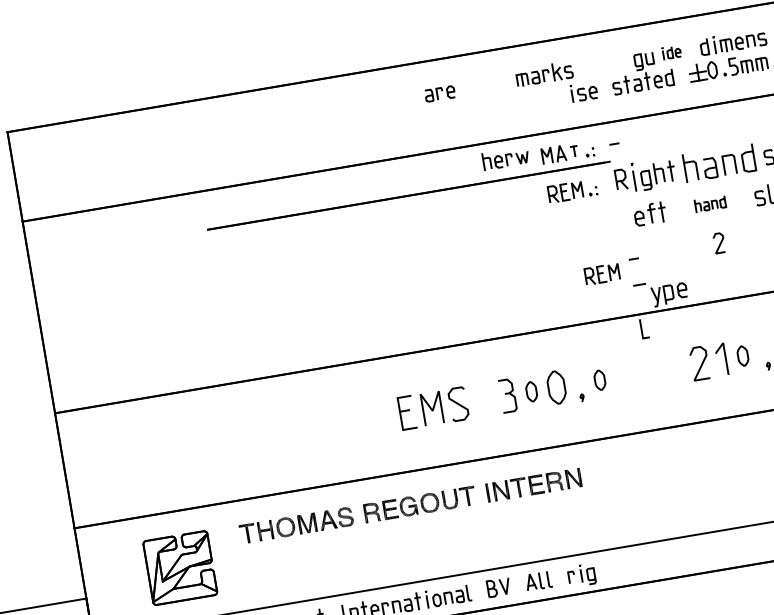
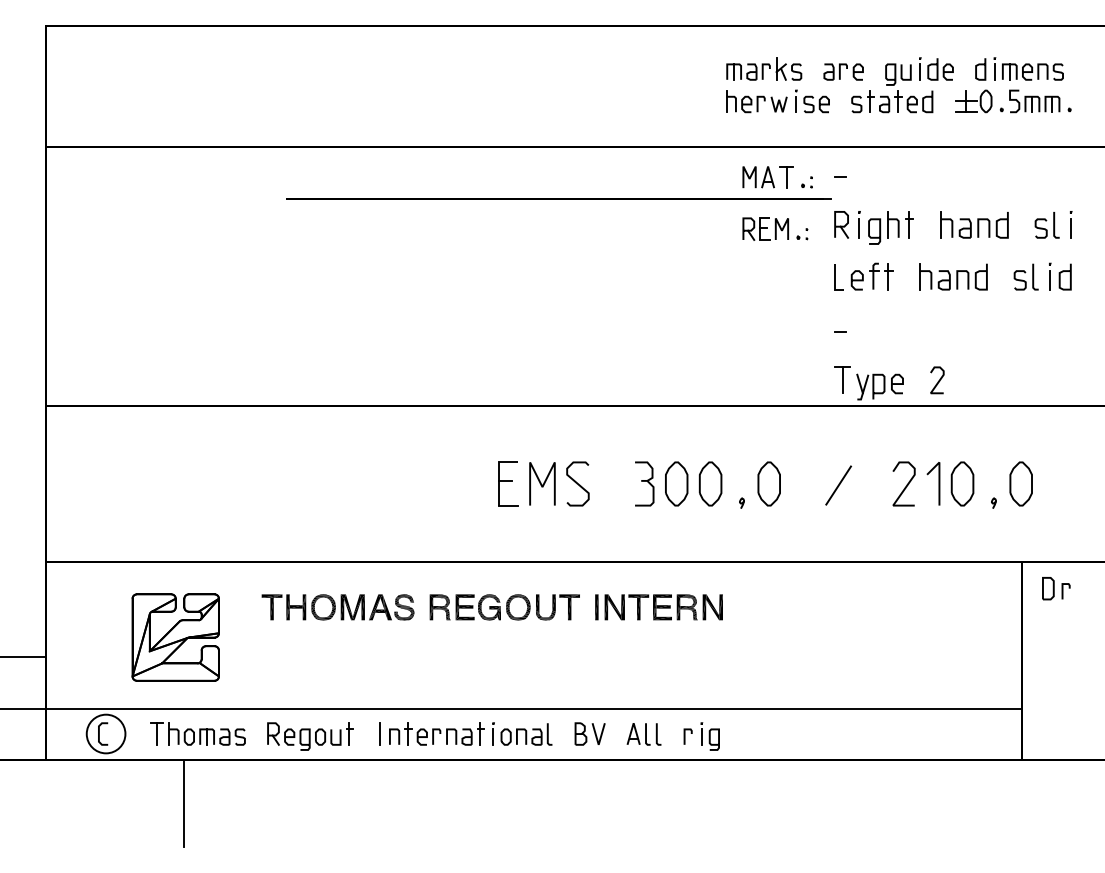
part: (671, 52) -> (936, 68), size x1.43
part: (439, 93) -> (843, 71), moved
part: (574, 151) -> (786, 177), size x1.67
part: (505, 158) -> (756, 101), moved
part: (719, 162) -> (974, 224), size x0.71
part: (634, 177) -> (859, 224), size x0.71
part: (710, 203) -> (953, 276), size x1.67
curve: (720, 243) -> (938, 380), moved
part: (602, 273) -> (795, 344), removed
line: (641, 294) -> (842, 380), added
line: (641, 329) -> (835, 277), moved
part: (742, 355) -> (962, 483), size x1.67
line: (651, 372) -> (838, 485), added
part: (599, 379) -> (768, 483), size x1.67
part: (531, 391) -> (676, 483), size x1.67

